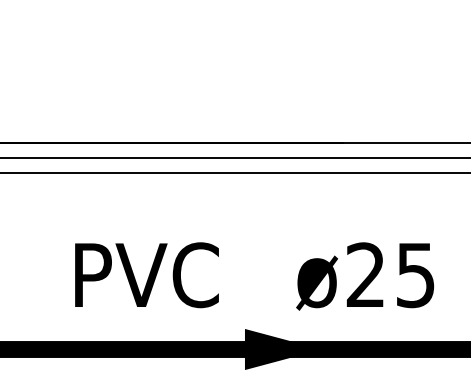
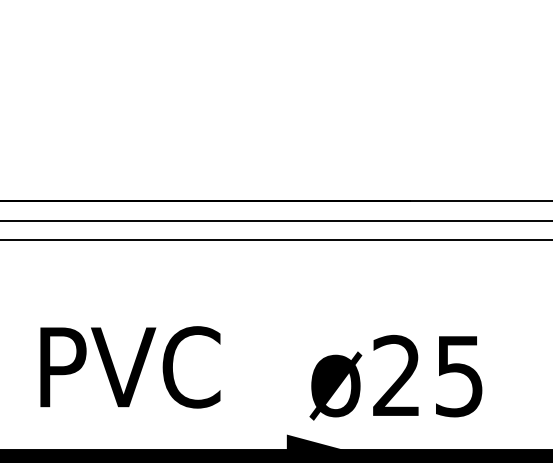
text: (146, 275) -> (129, 367), moved
text: (365, 276) -> (396, 377), moved

